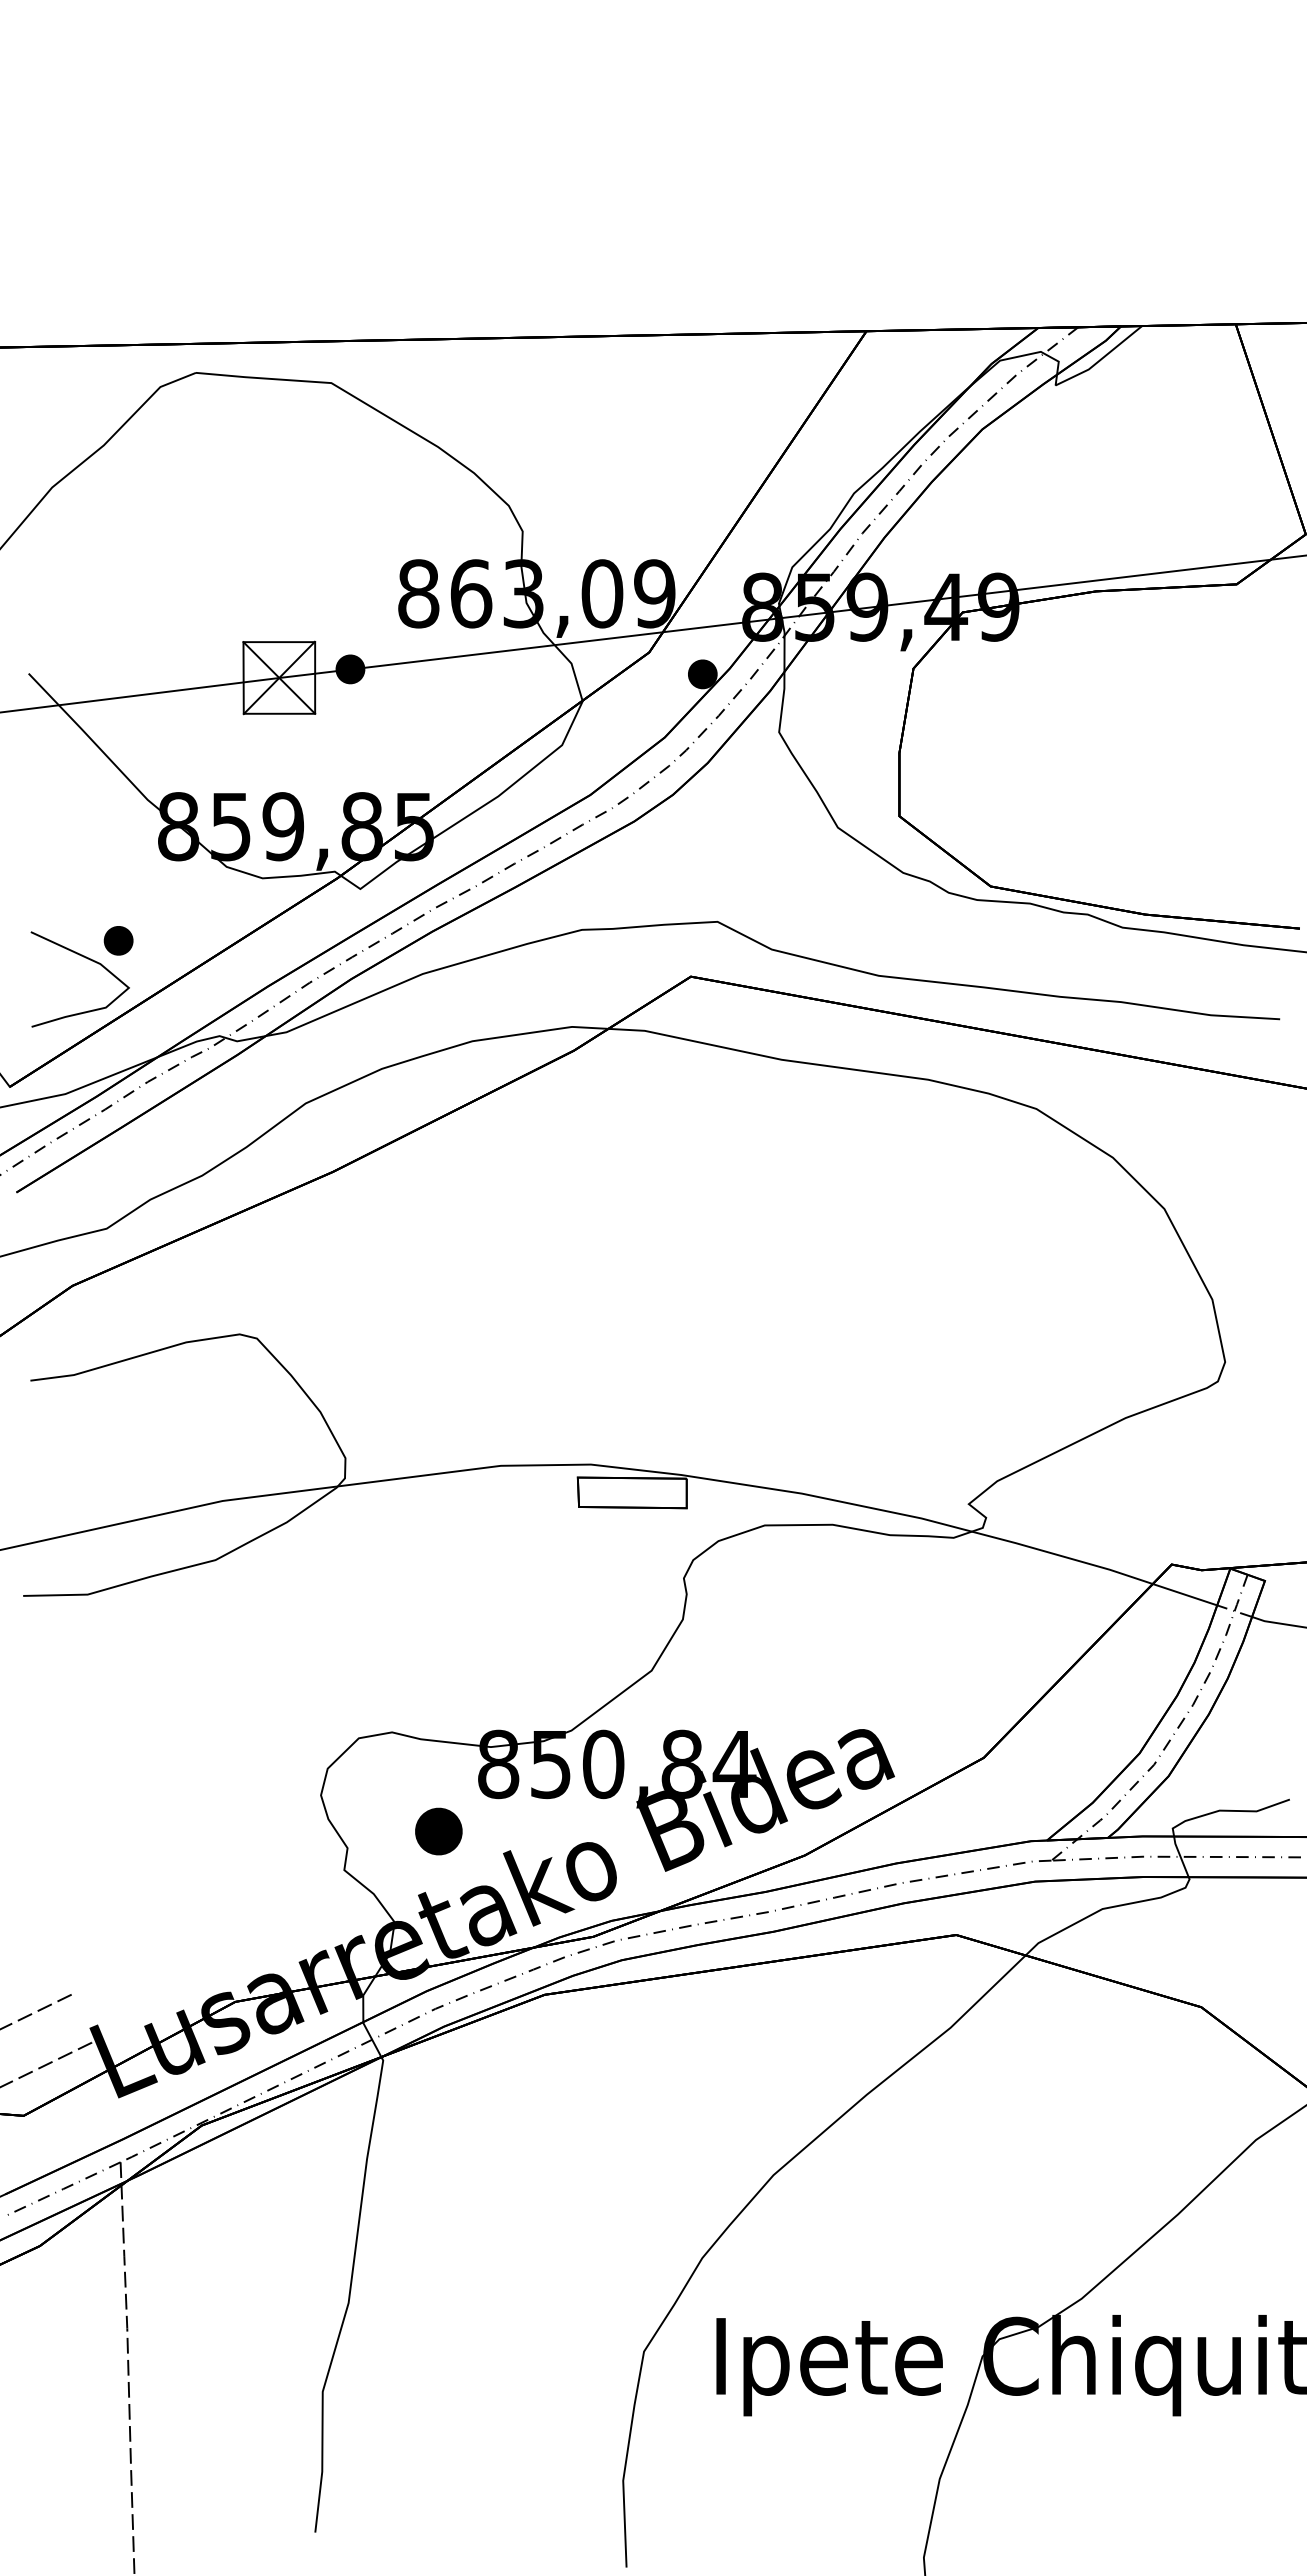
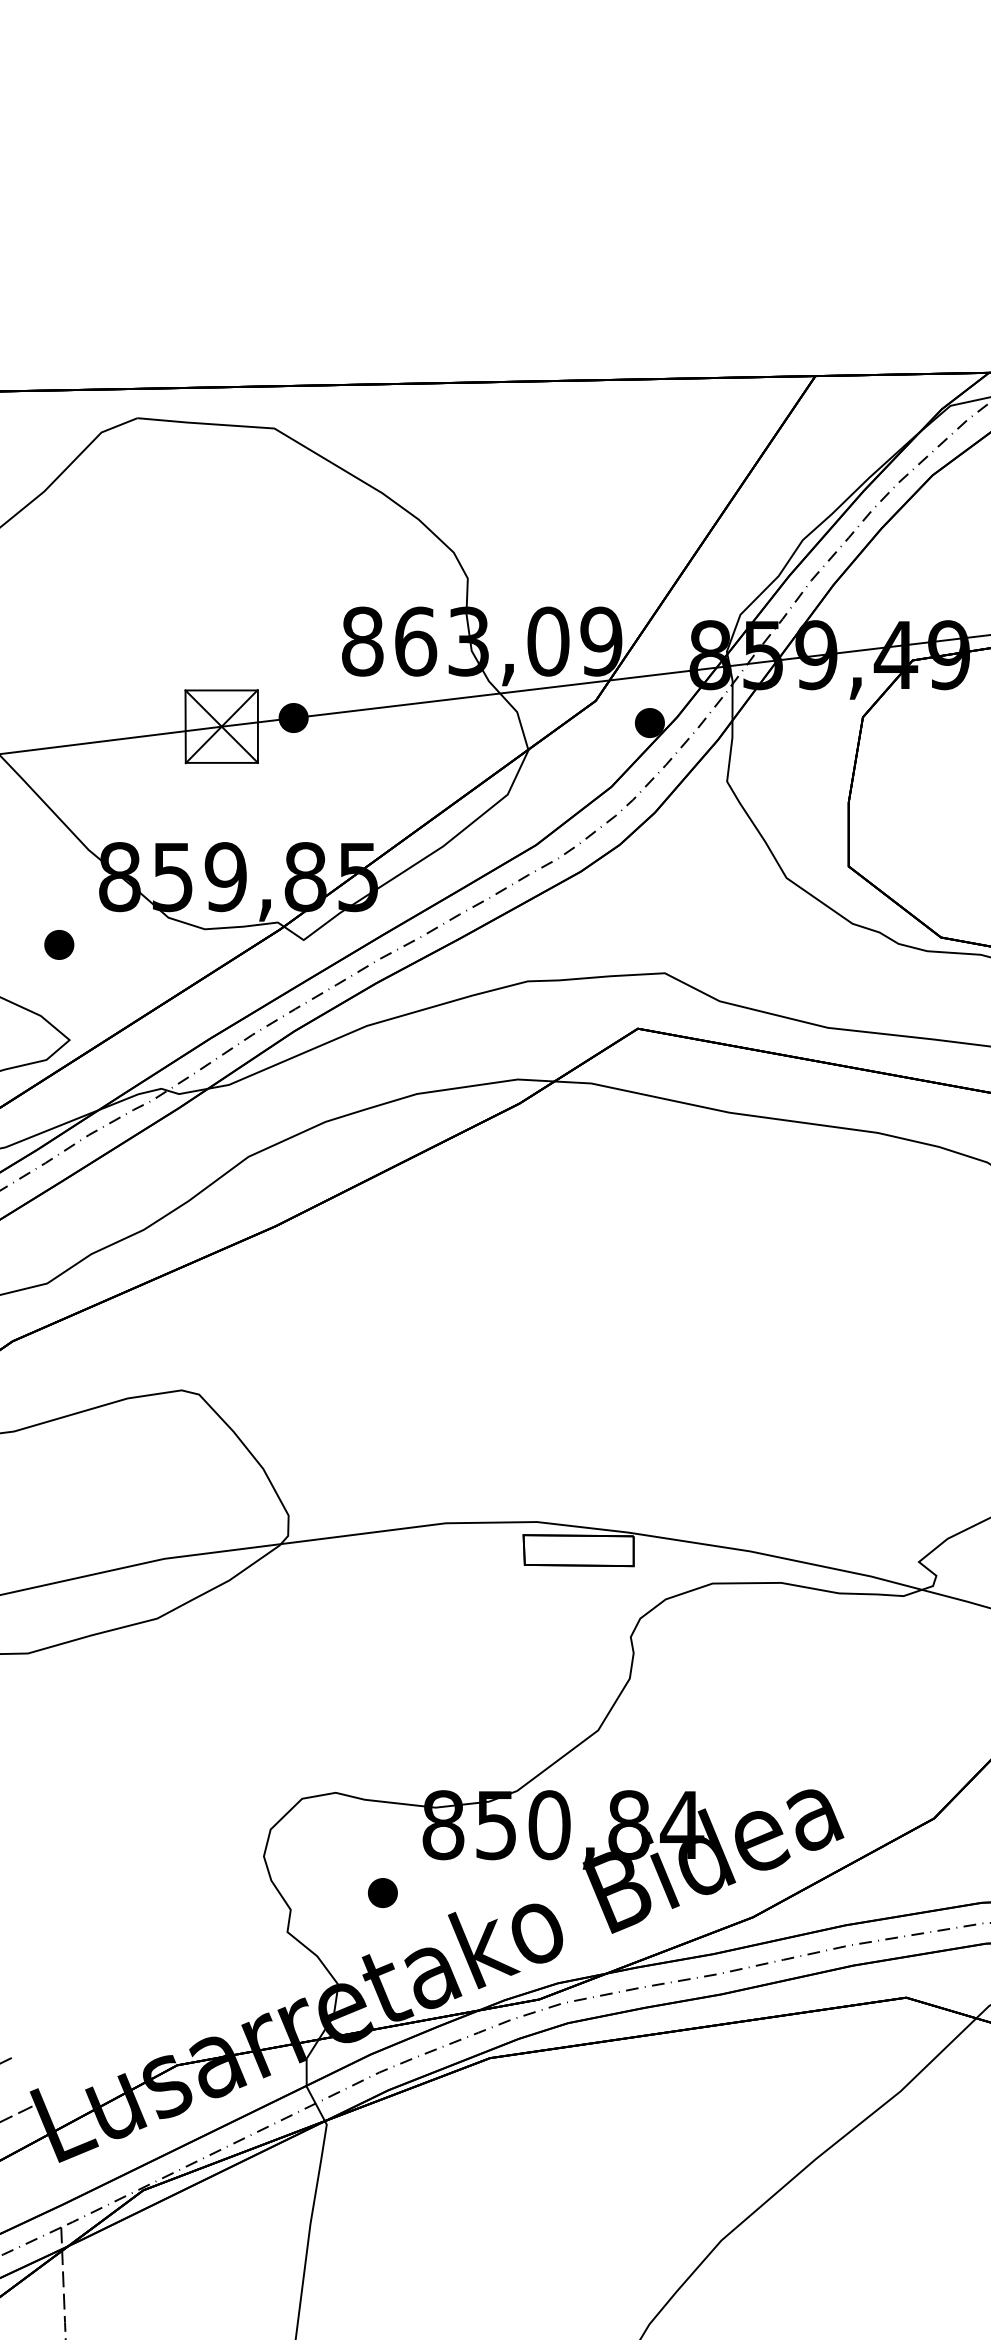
part: (118, 940) -> (59, 944), moved
part: (438, 1831) -> (382, 1893), size x0.62

